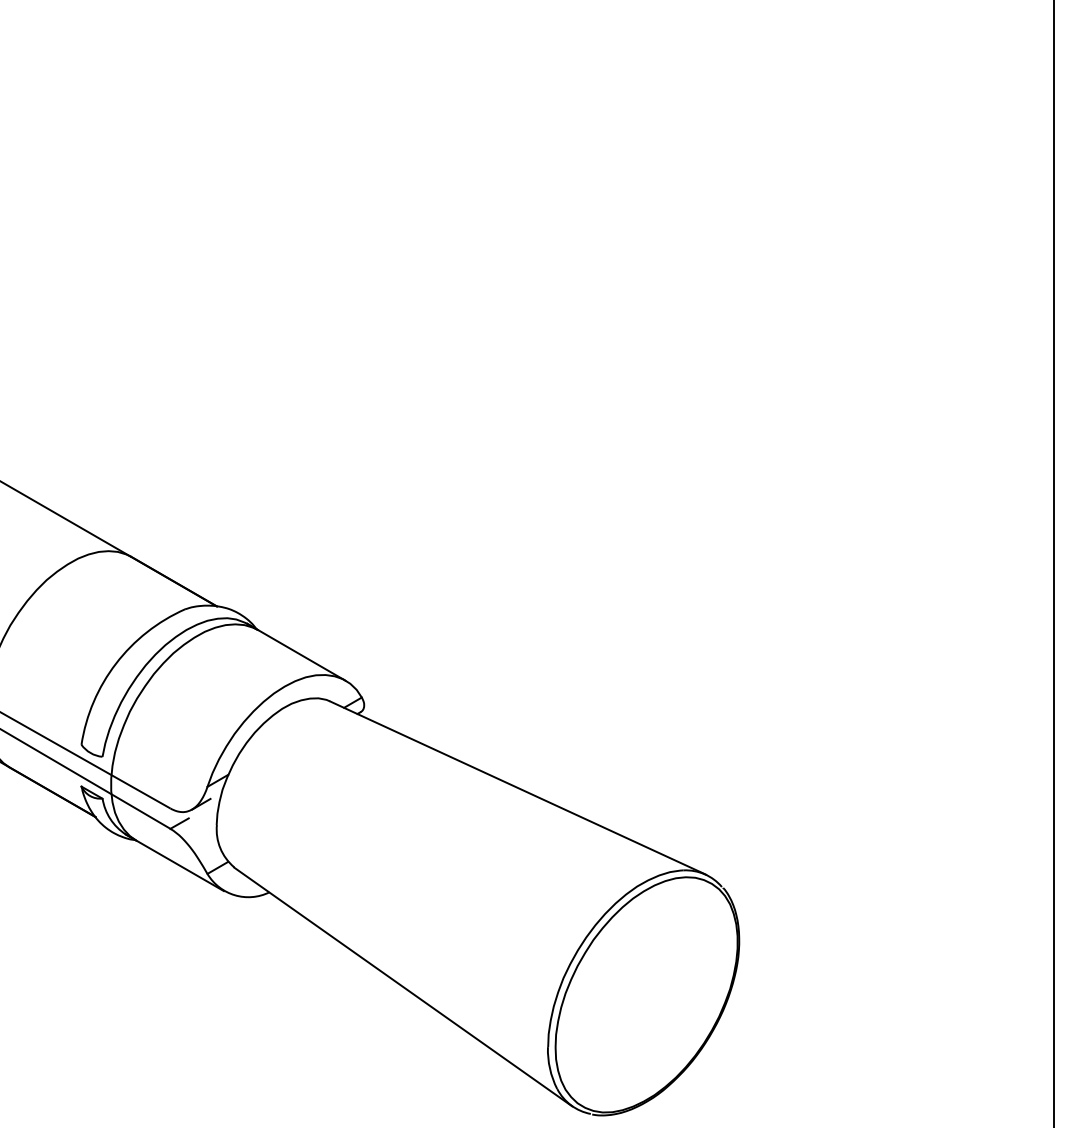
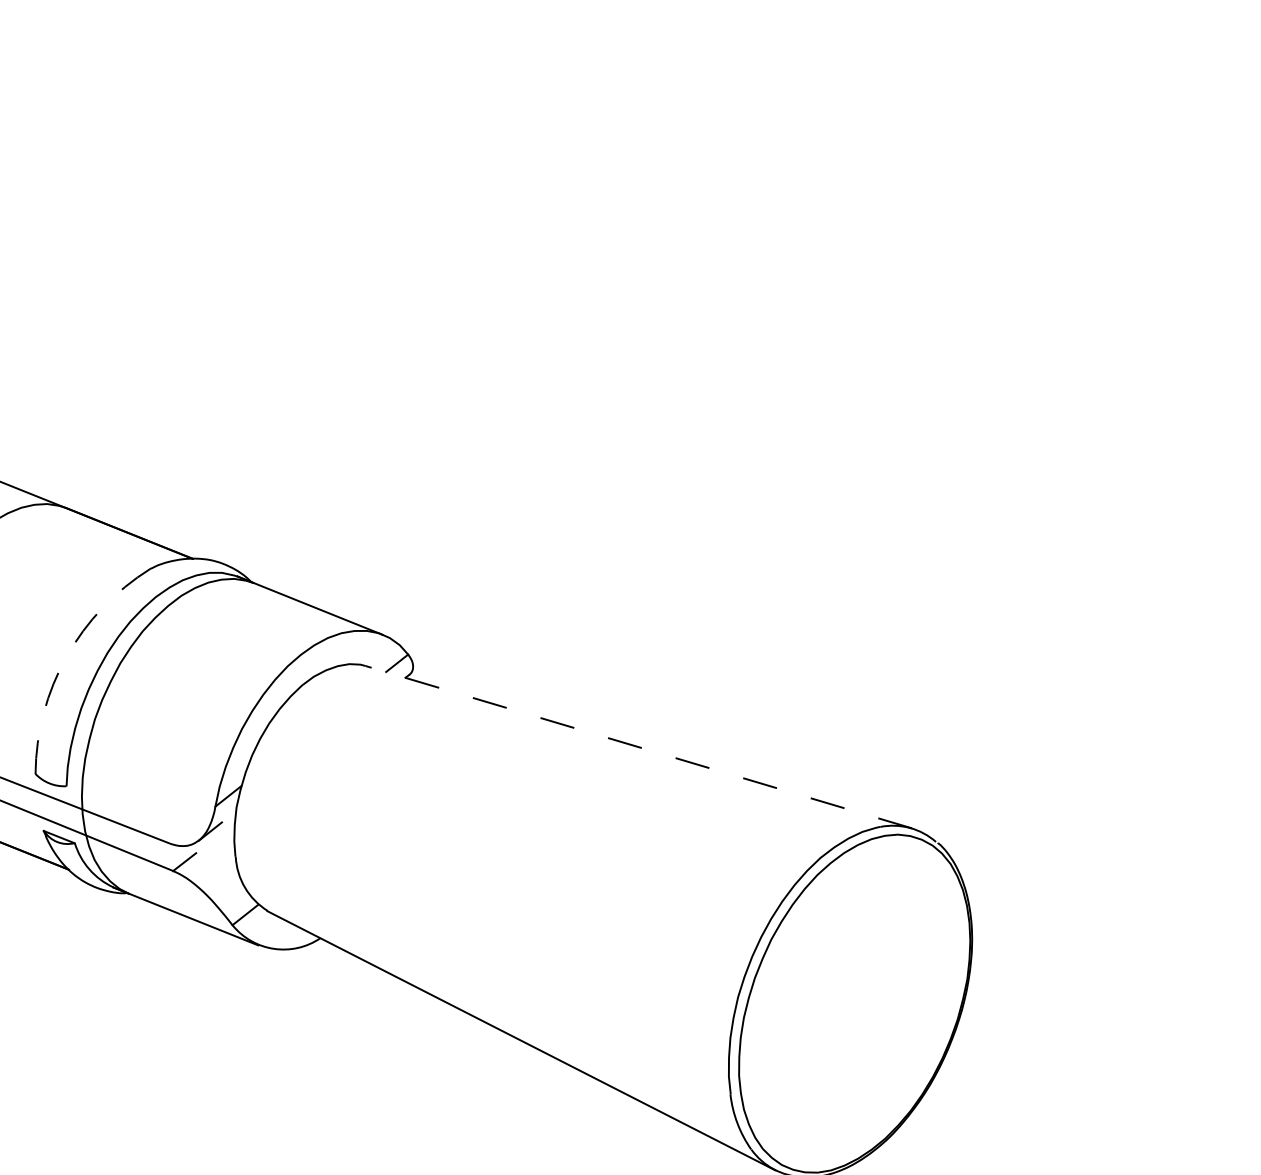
arc: (116, 663) -> (67, 656), solid -> dashed
line: (517, 787) -> (637, 746), solid -> dashed

